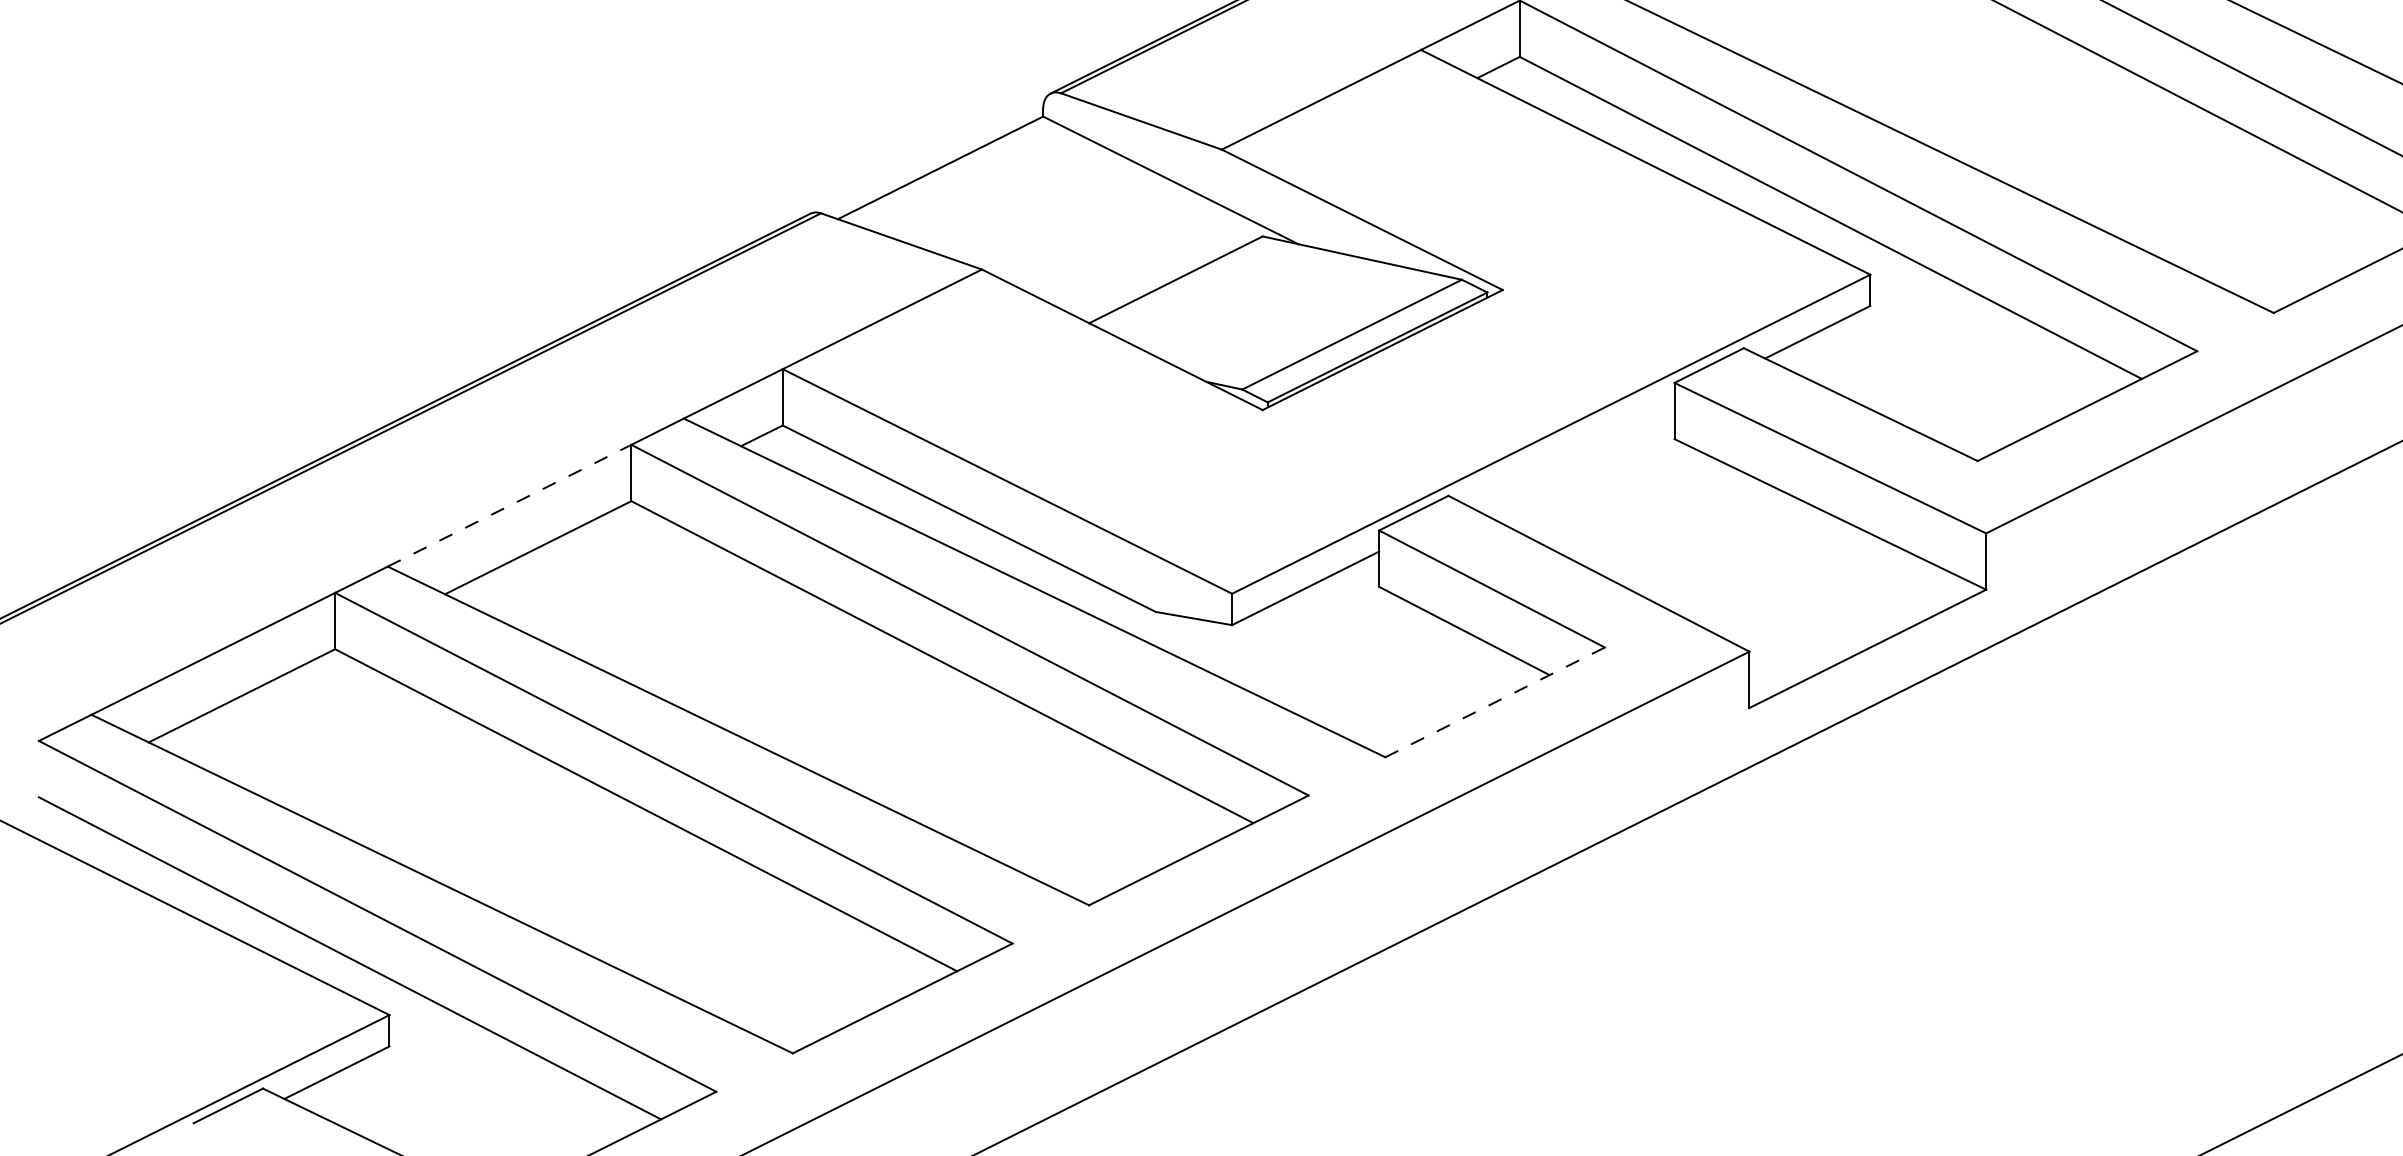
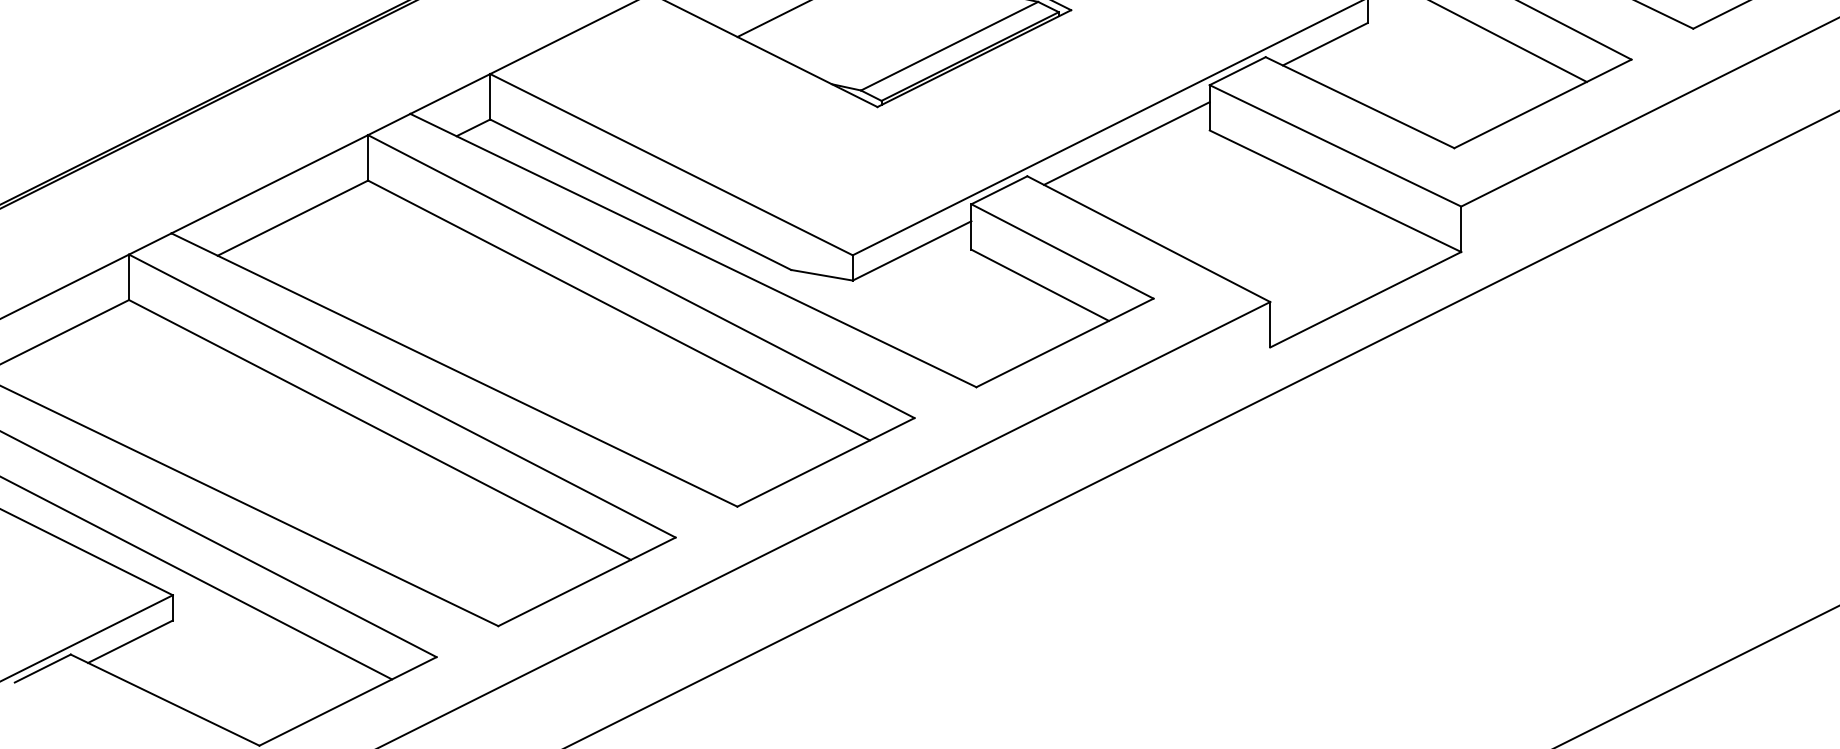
line: (1571, 454) -> (1126, 142), added
line: (510, 505) -> (270, 184), dashed -> solid
line: (1495, 702) -> (1065, 343), dashed -> solid

